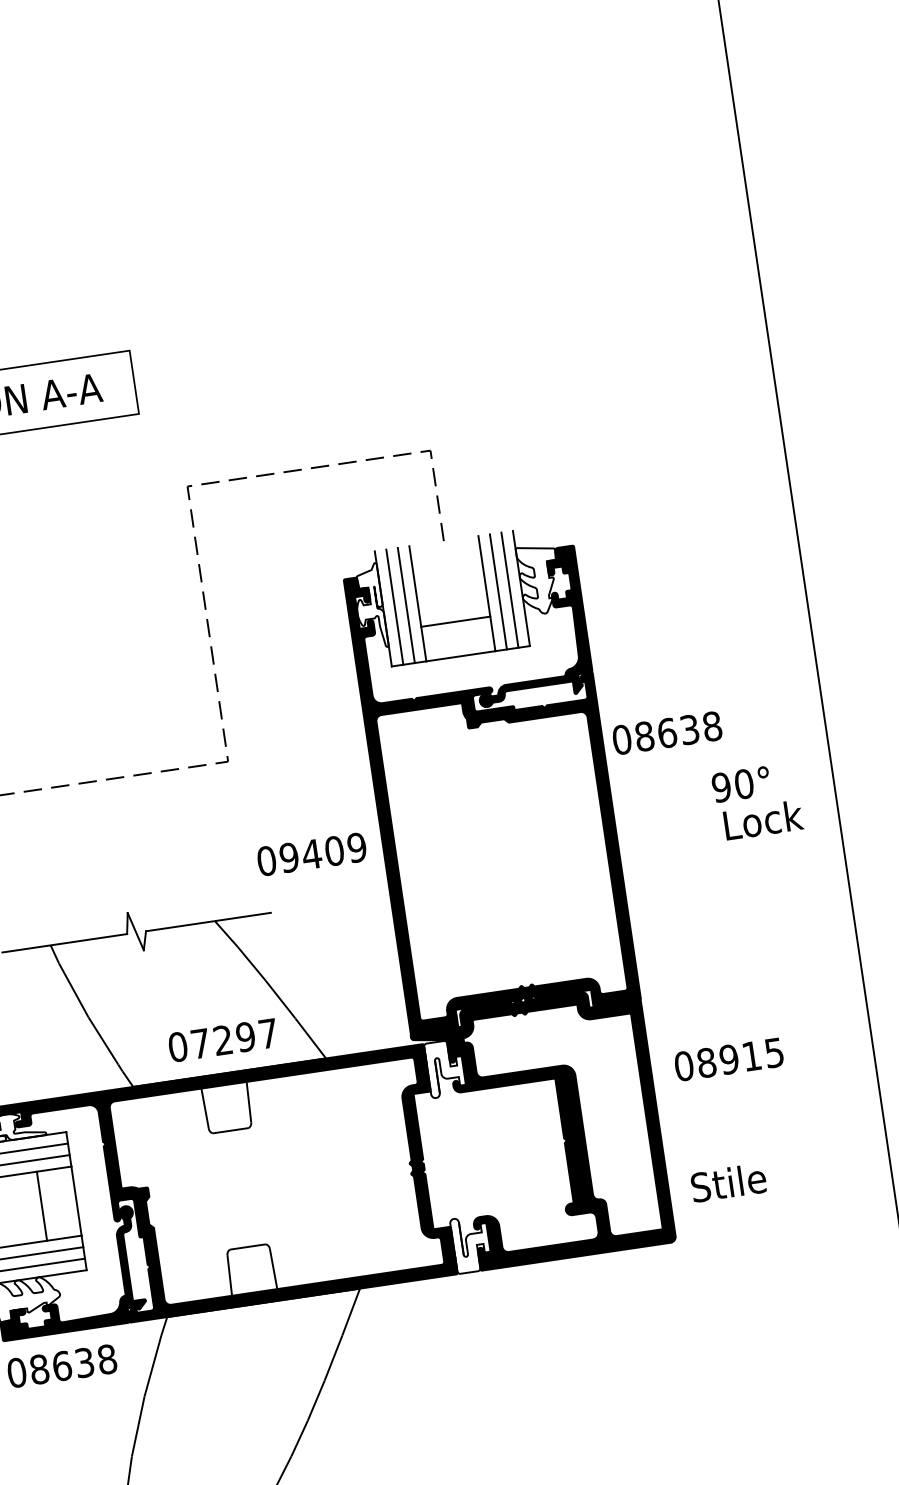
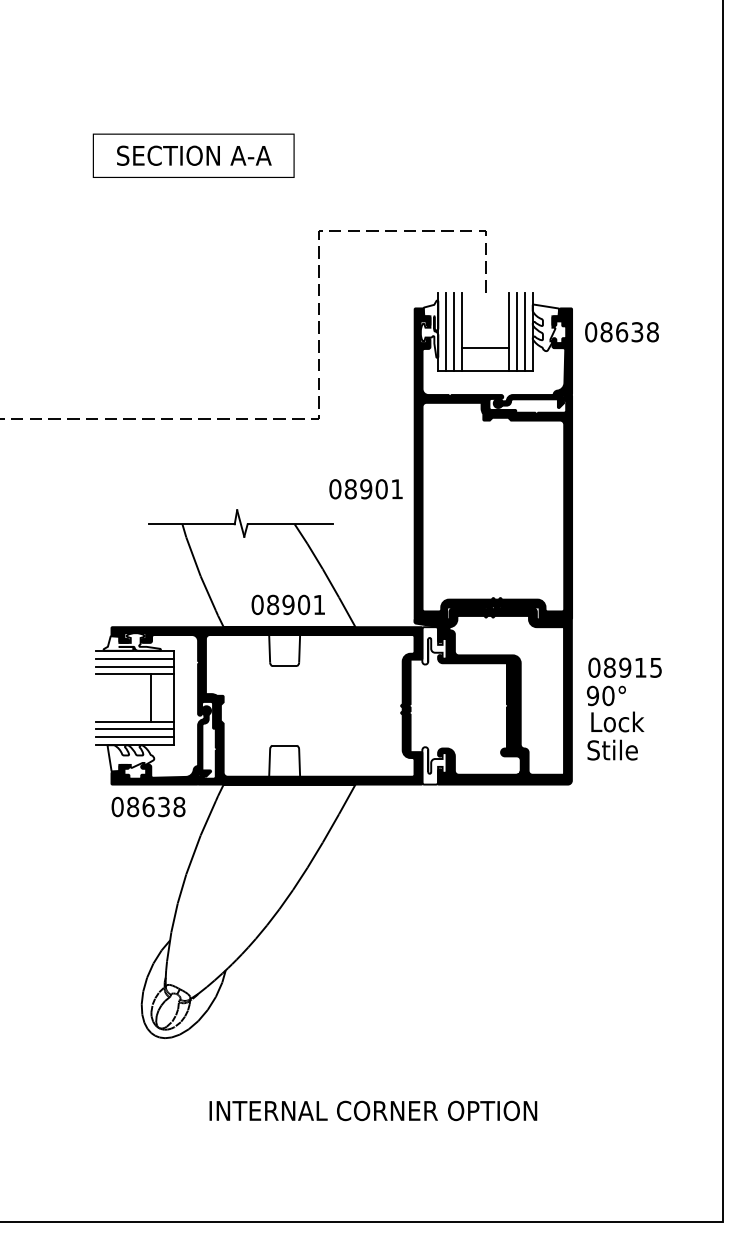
text: (666, 733) -> (621, 332), moved
text: (757, 800) -> (615, 708), moved
text: (322, 853) -> (373, 489), 09409 -> 08901
text: (234, 1038) -> (296, 604), 07297 -> 08901

